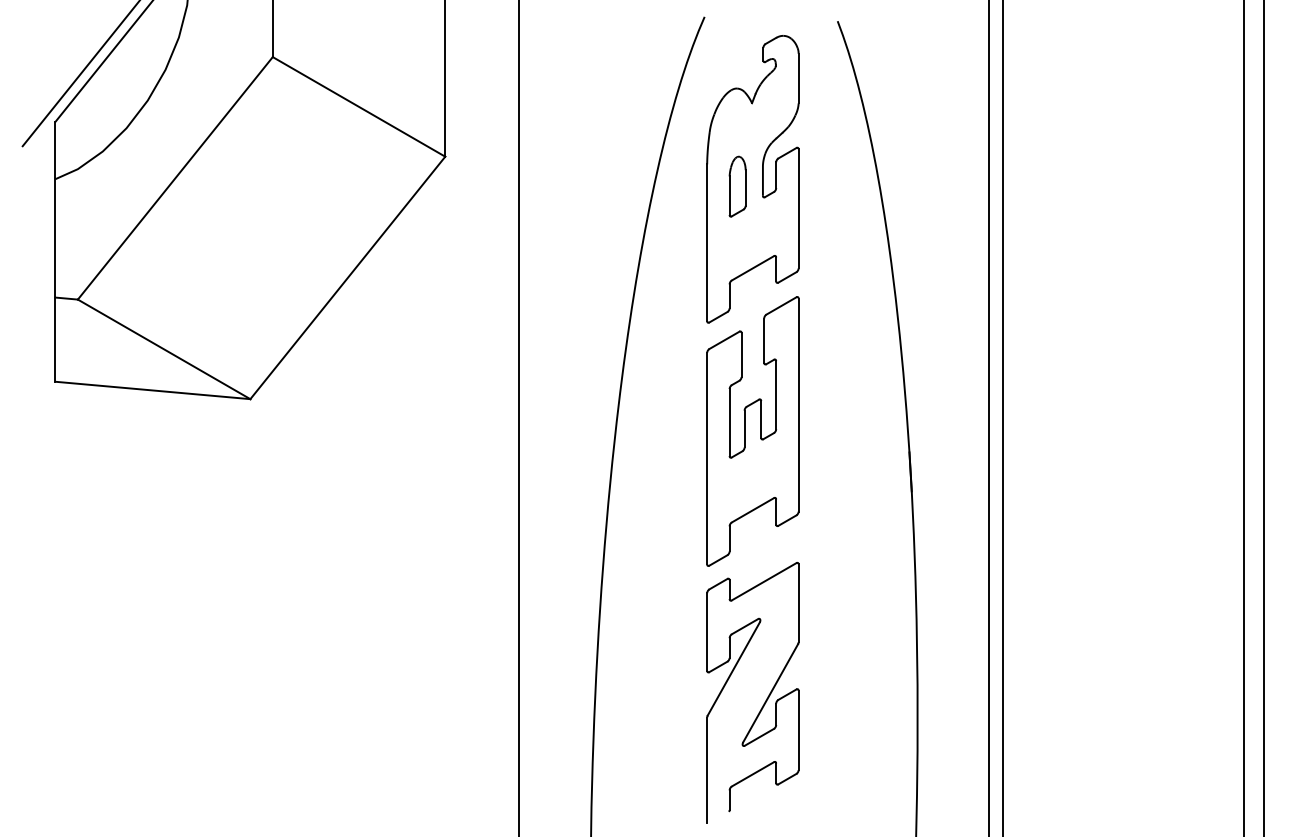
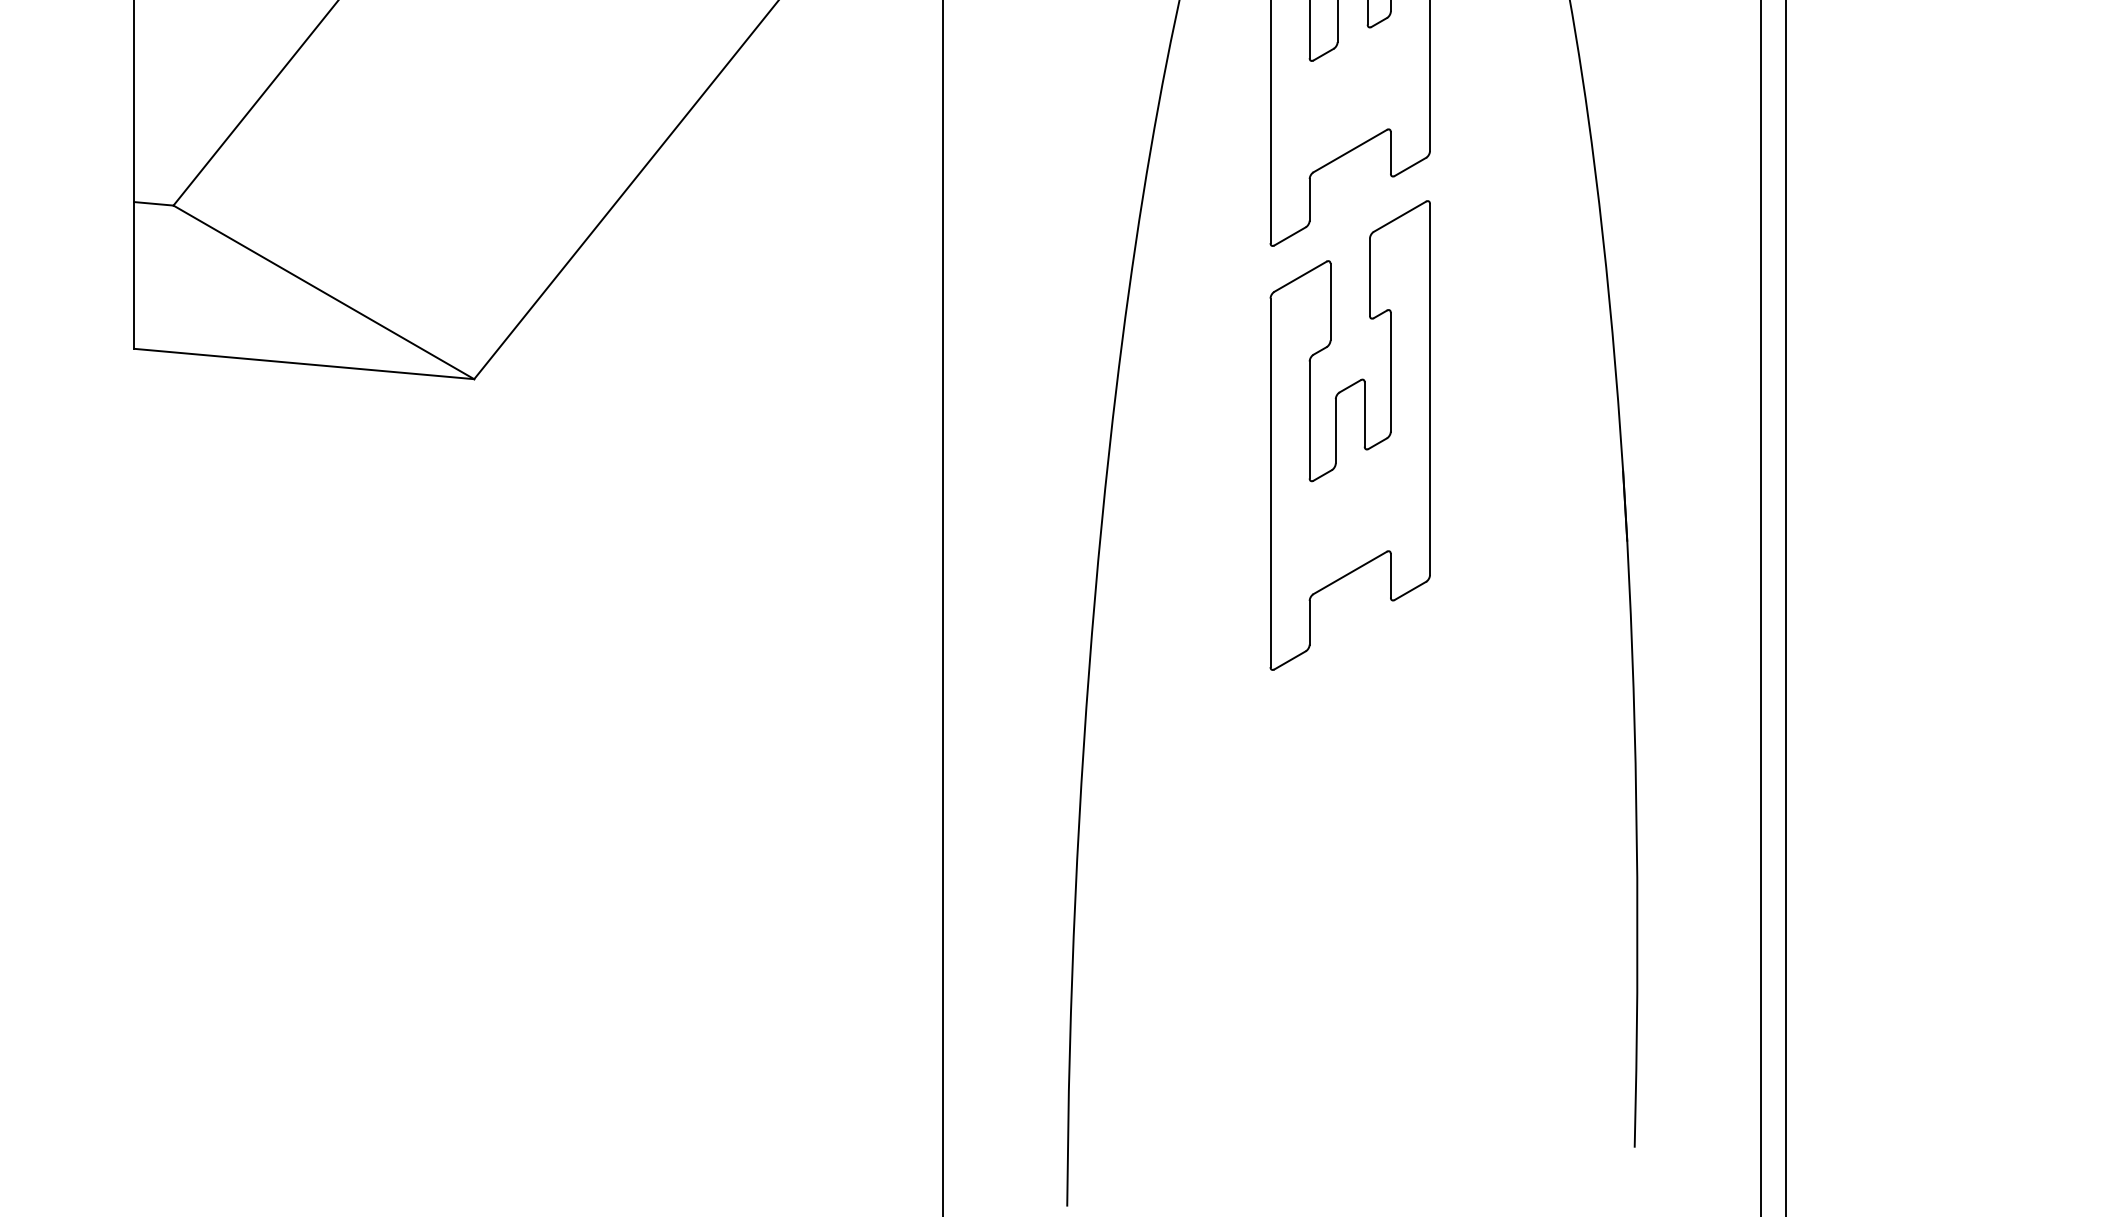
part: (766, 698) -> (1373, 901), removed

